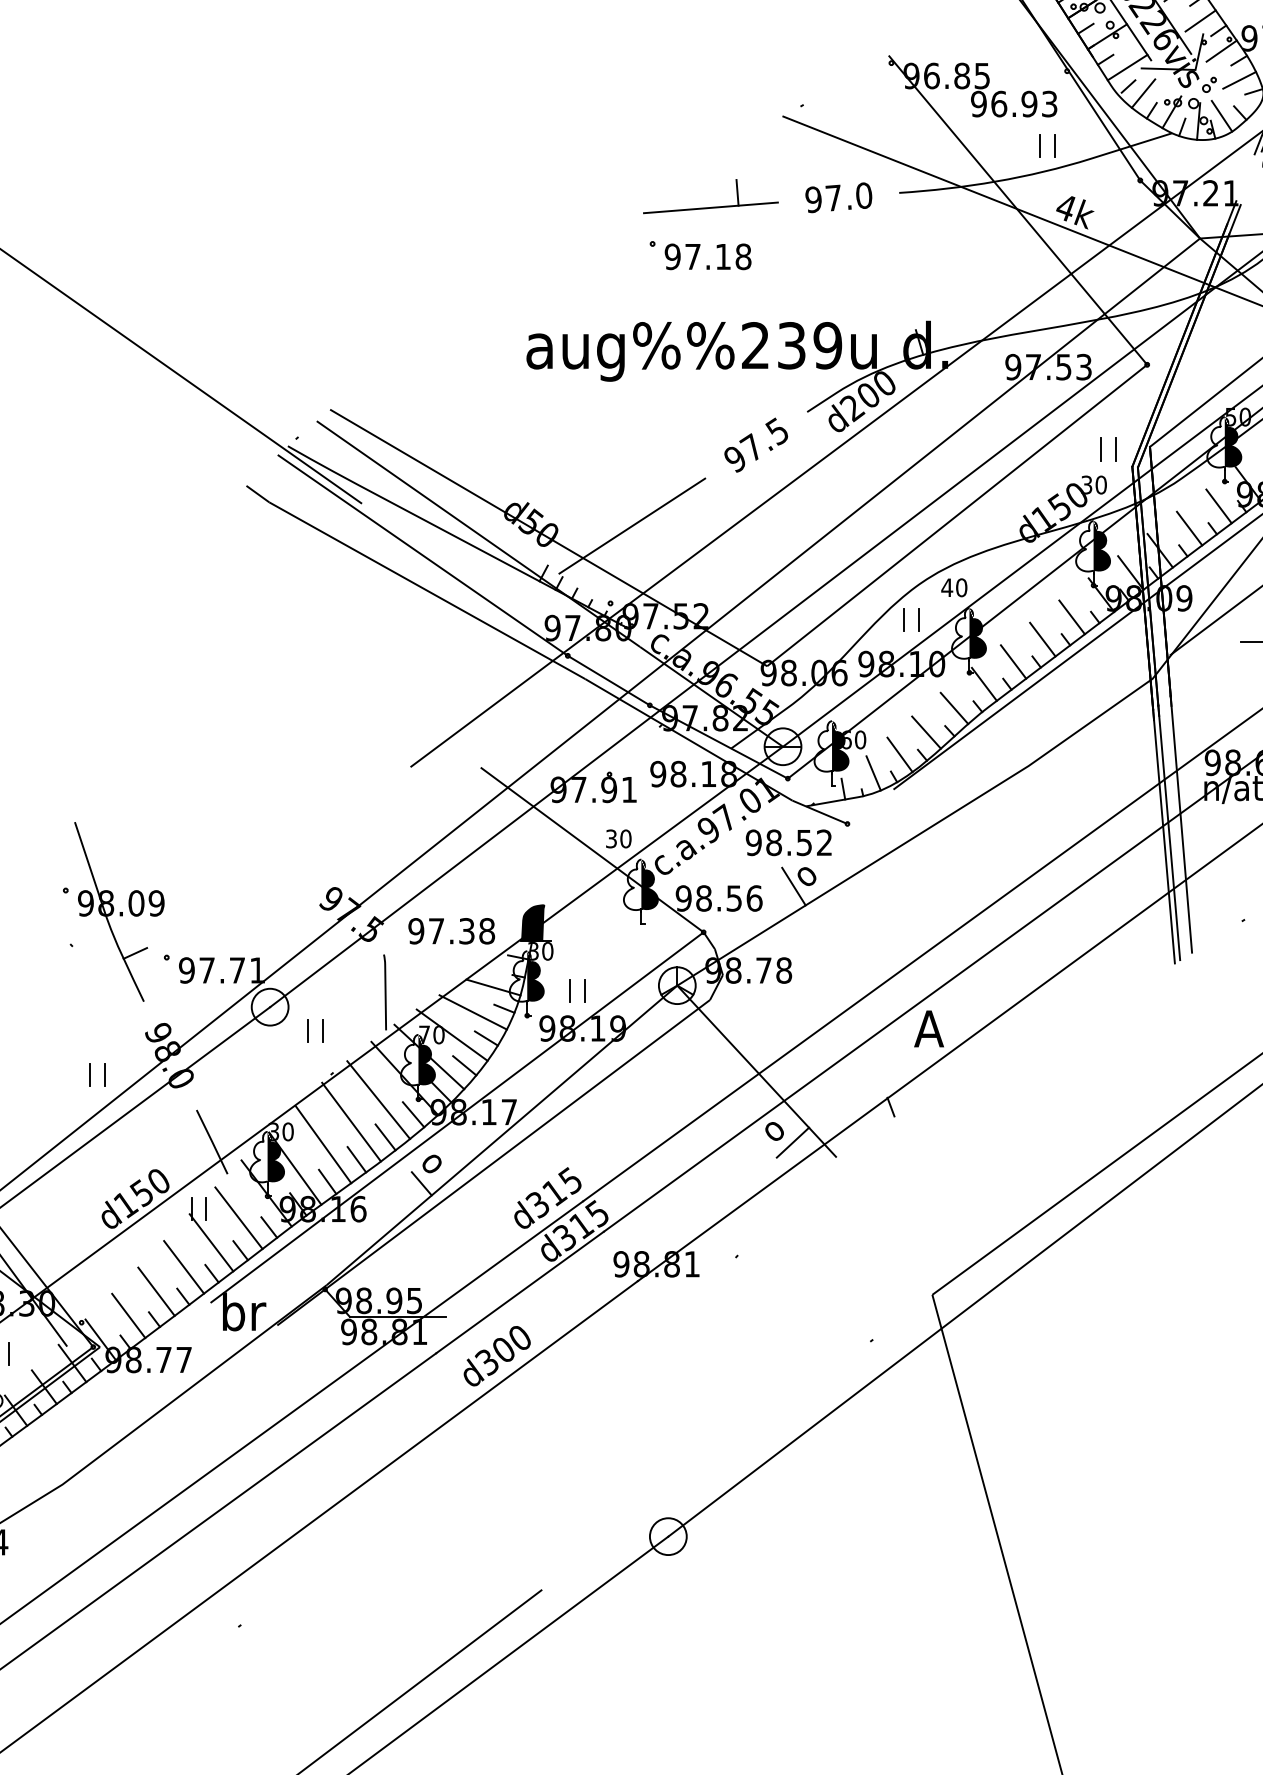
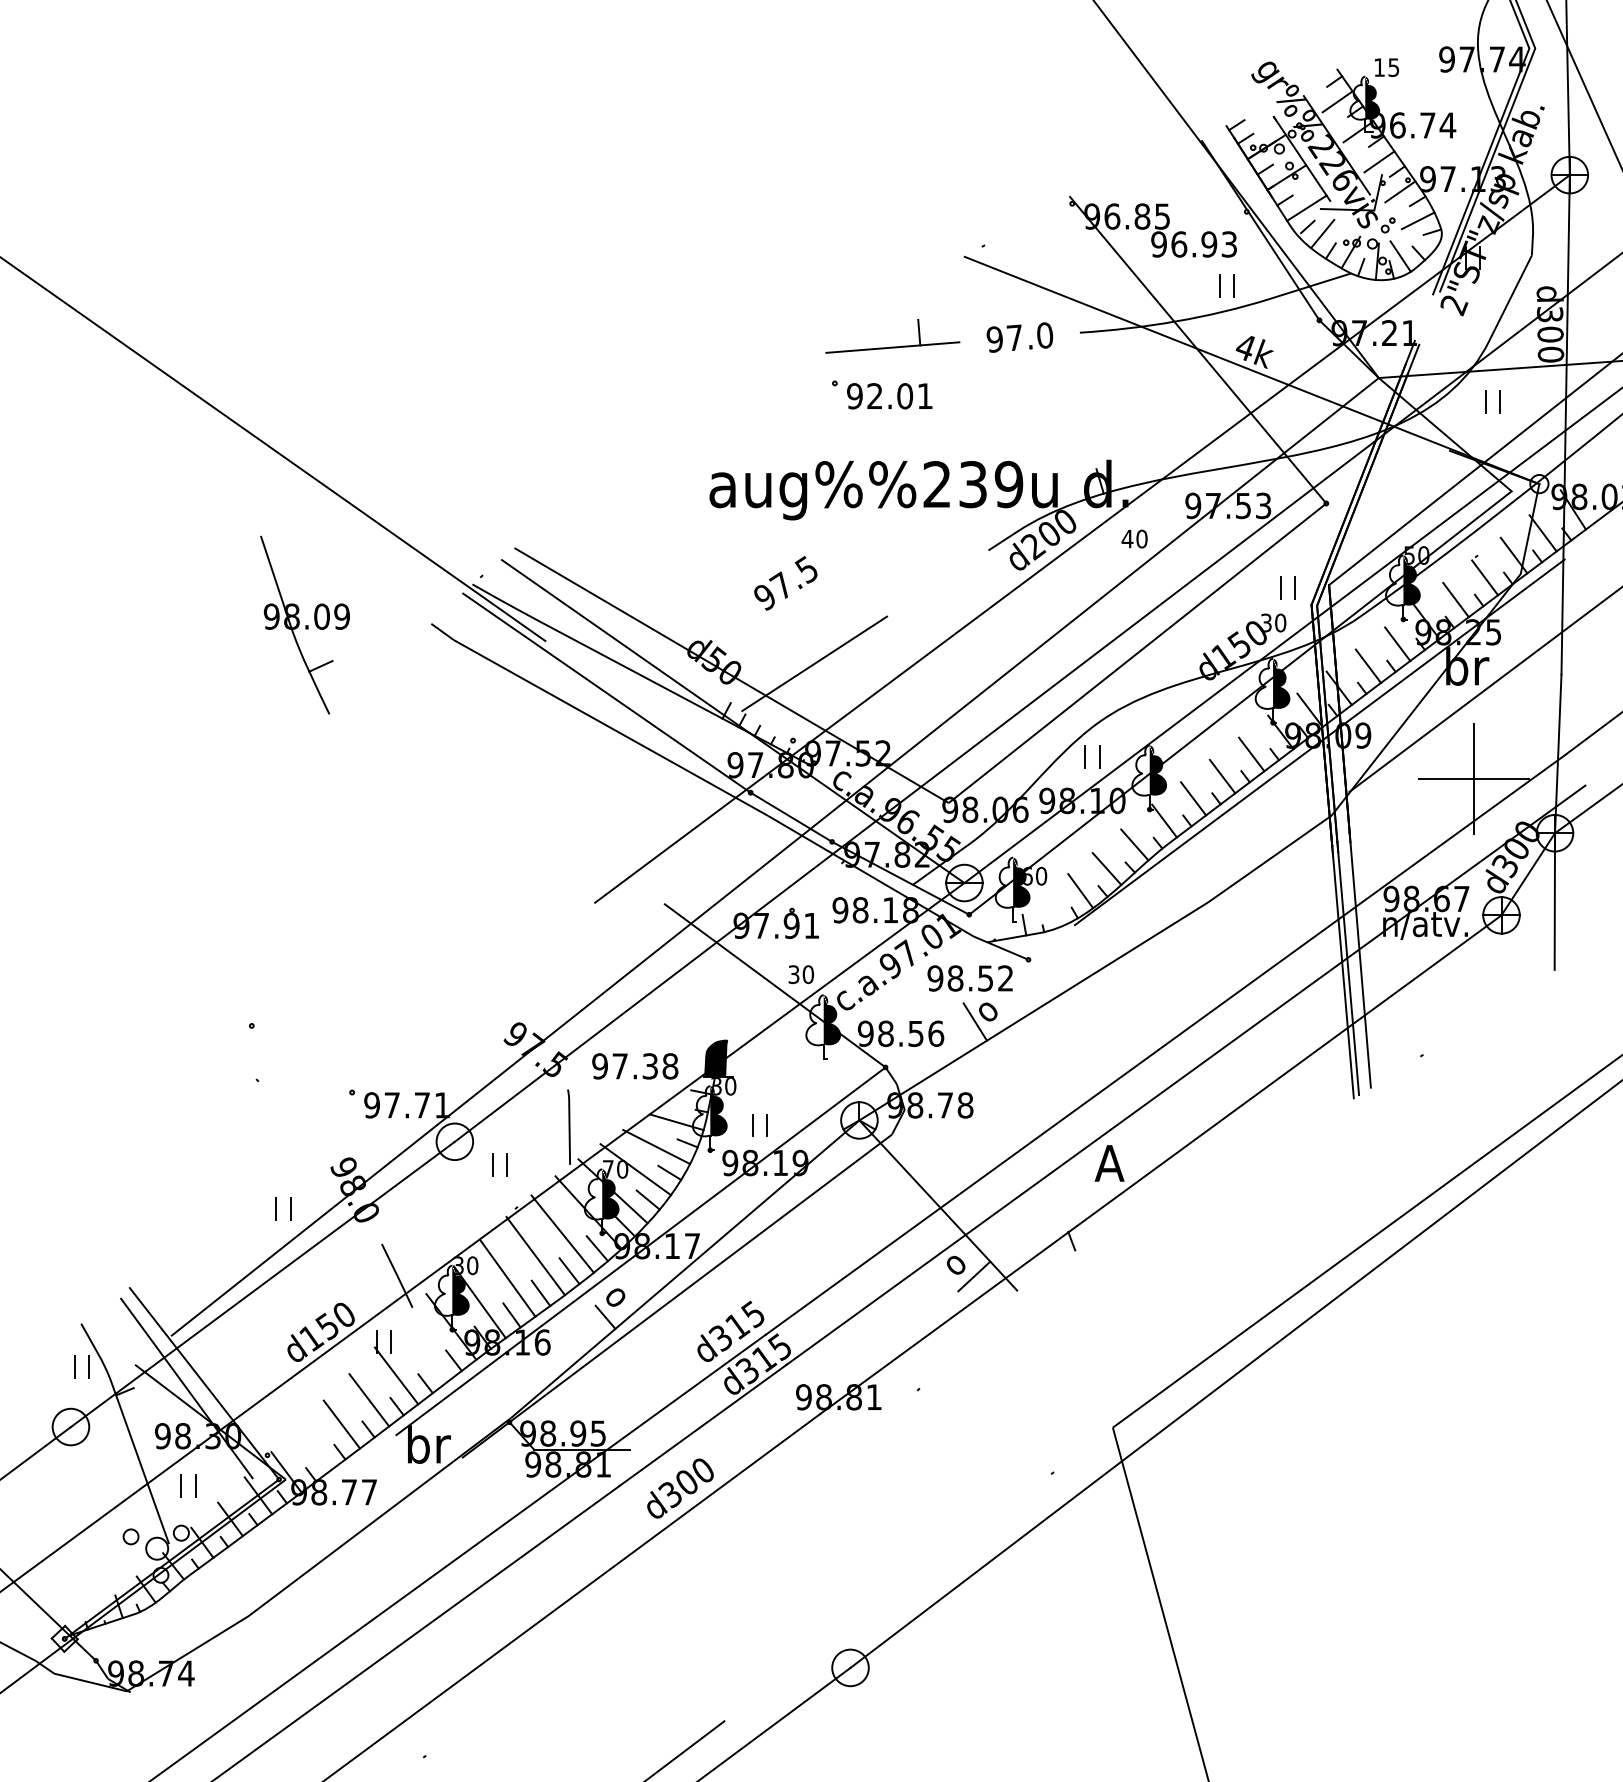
text: (718, 257) -> (900, 396), 97.18 -> 92.01
text: (755, 445) -> (785, 583), moved
text: (954, 587) -> (1134, 538), moved
line: (873, 773) -> (1054, 909), removed
part: (118, 911) -> (304, 624), moved
line: (238, 1218) -> (423, 1351), removed
line: (127, 1315) -> (313, 1448), removed

